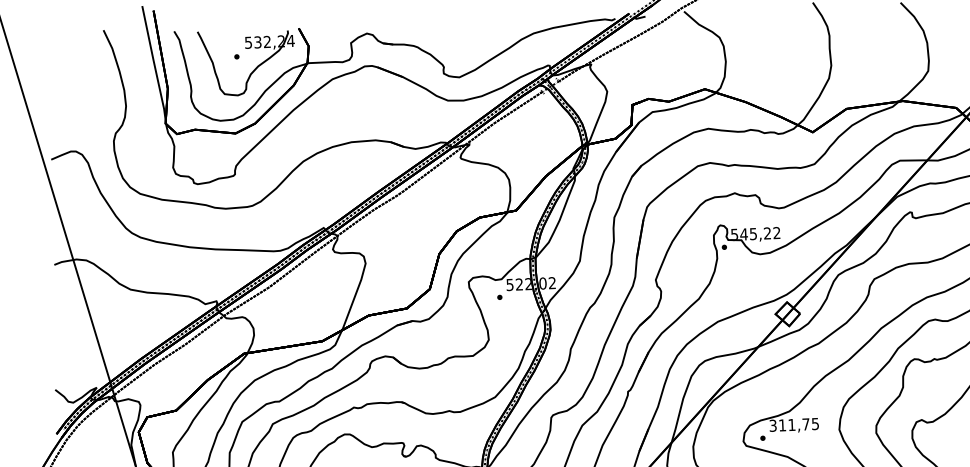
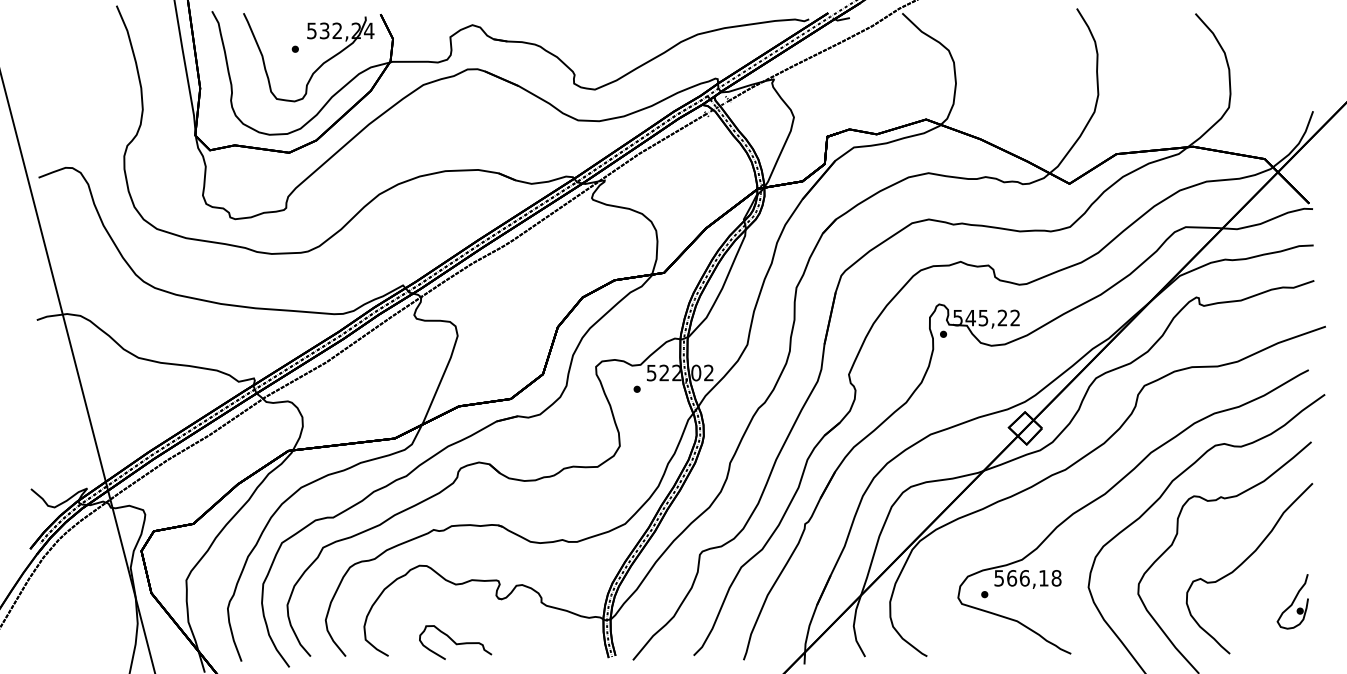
text: (794, 425) -> (1028, 578), 311,75 -> 566,18

